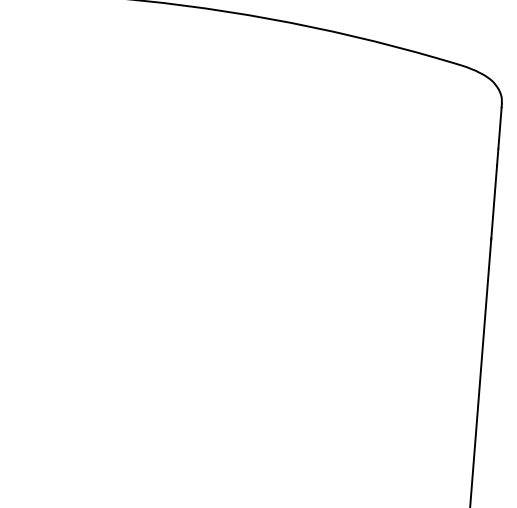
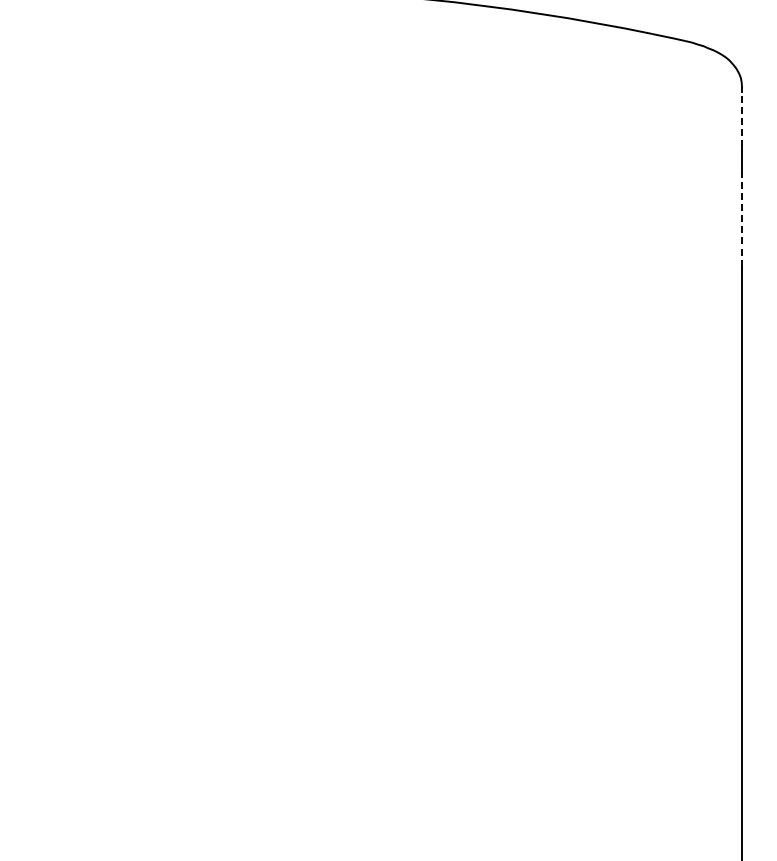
line: (500, 127) -> (742, 119), solid -> dashed
line: (494, 201) -> (742, 217), solid -> dashed

